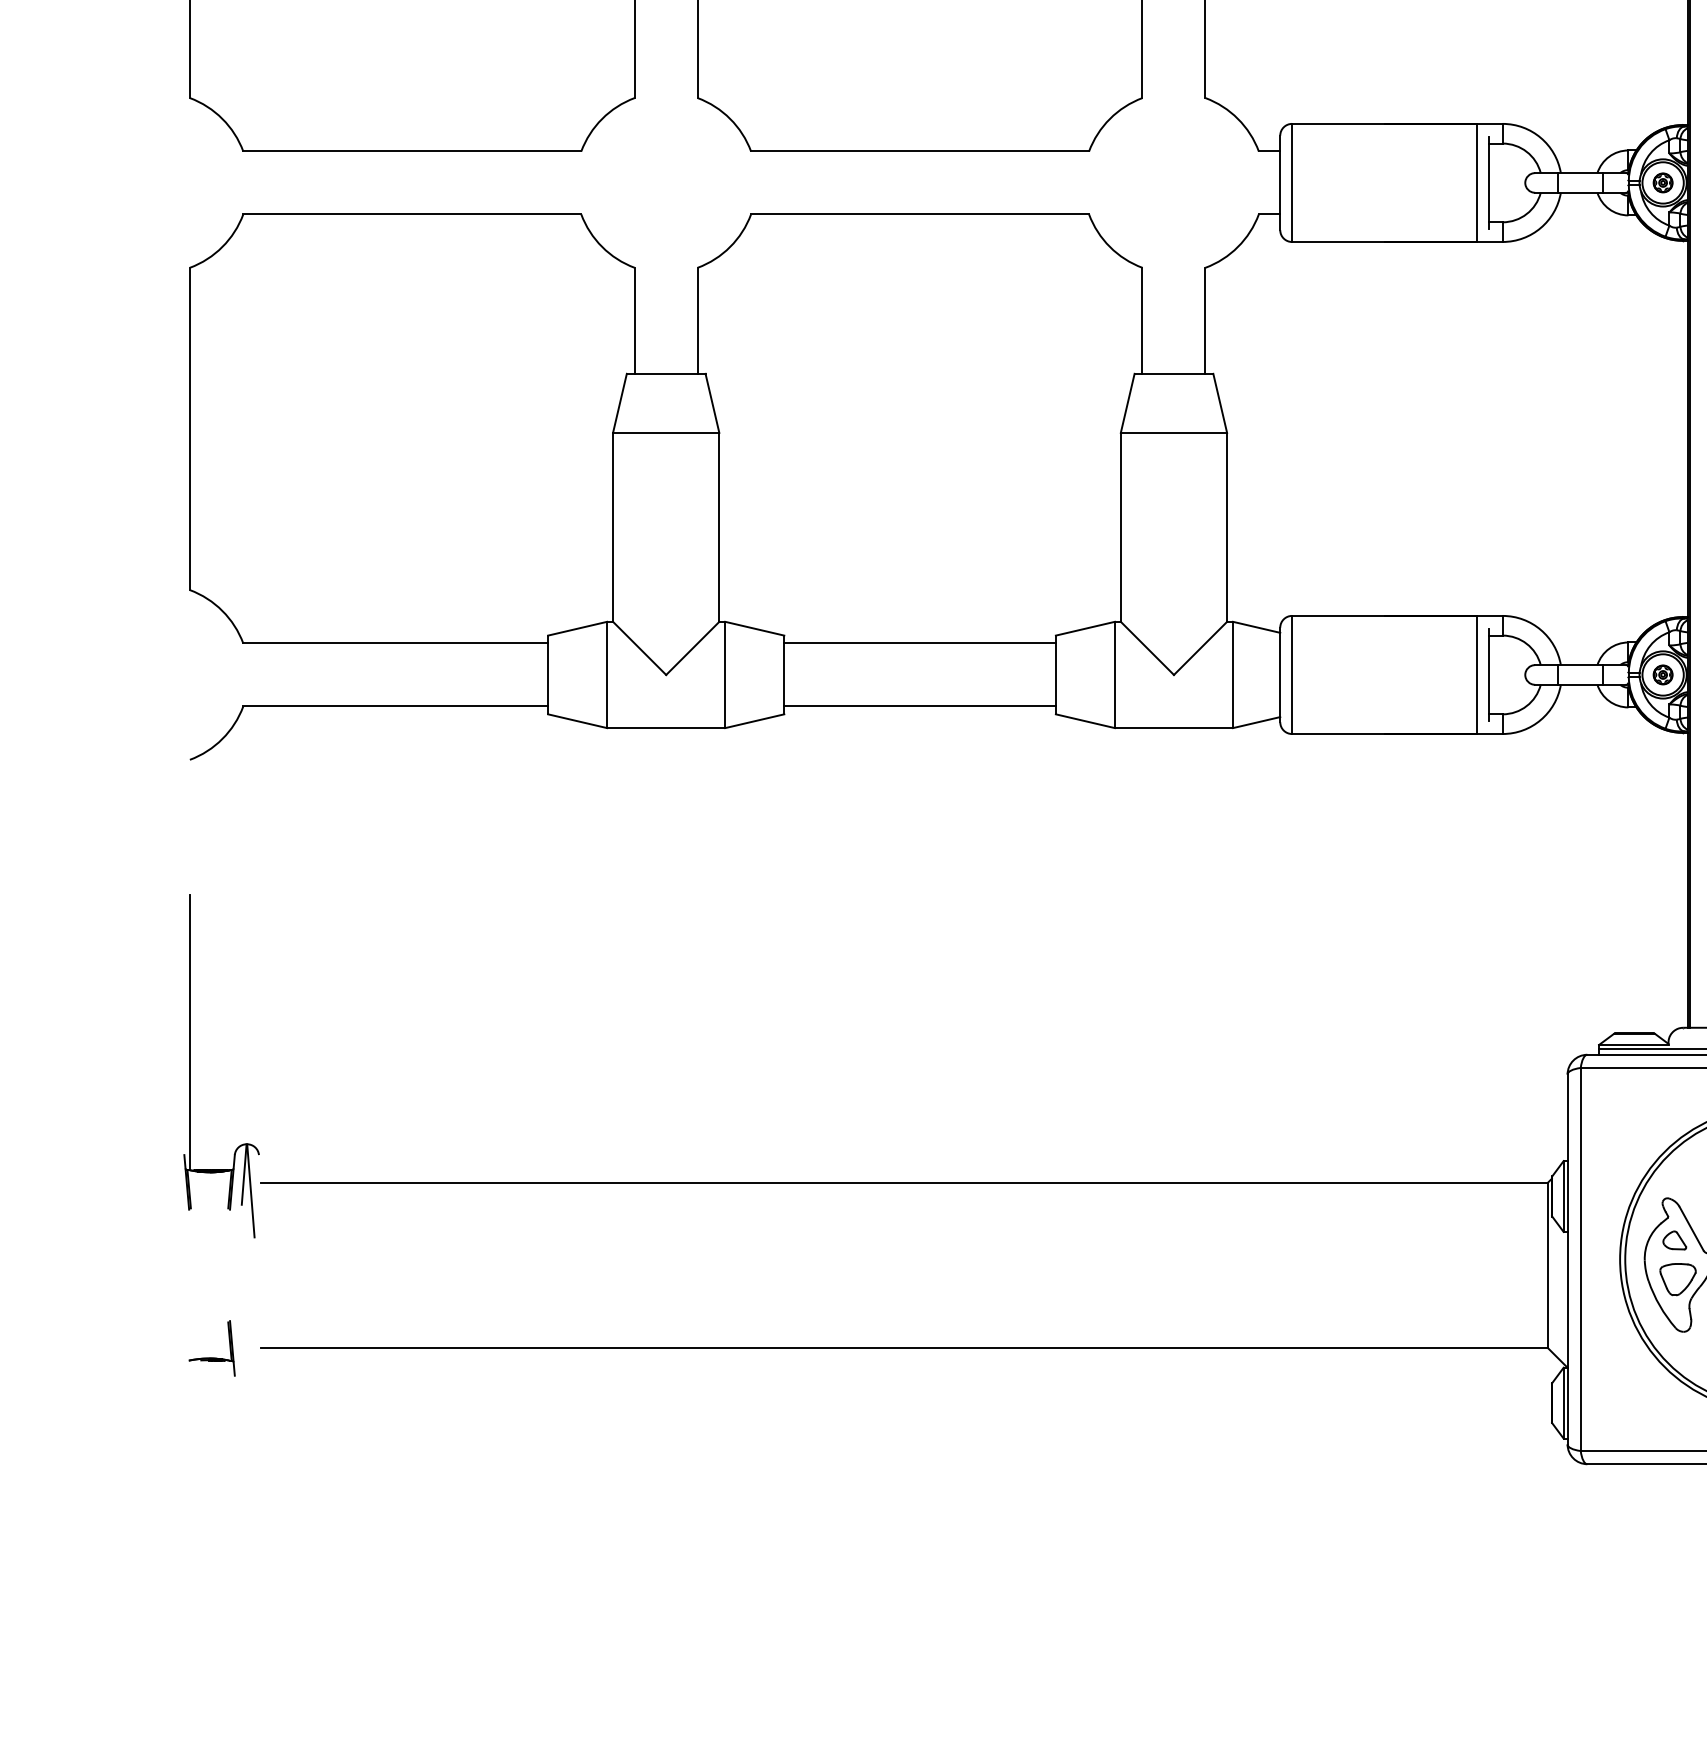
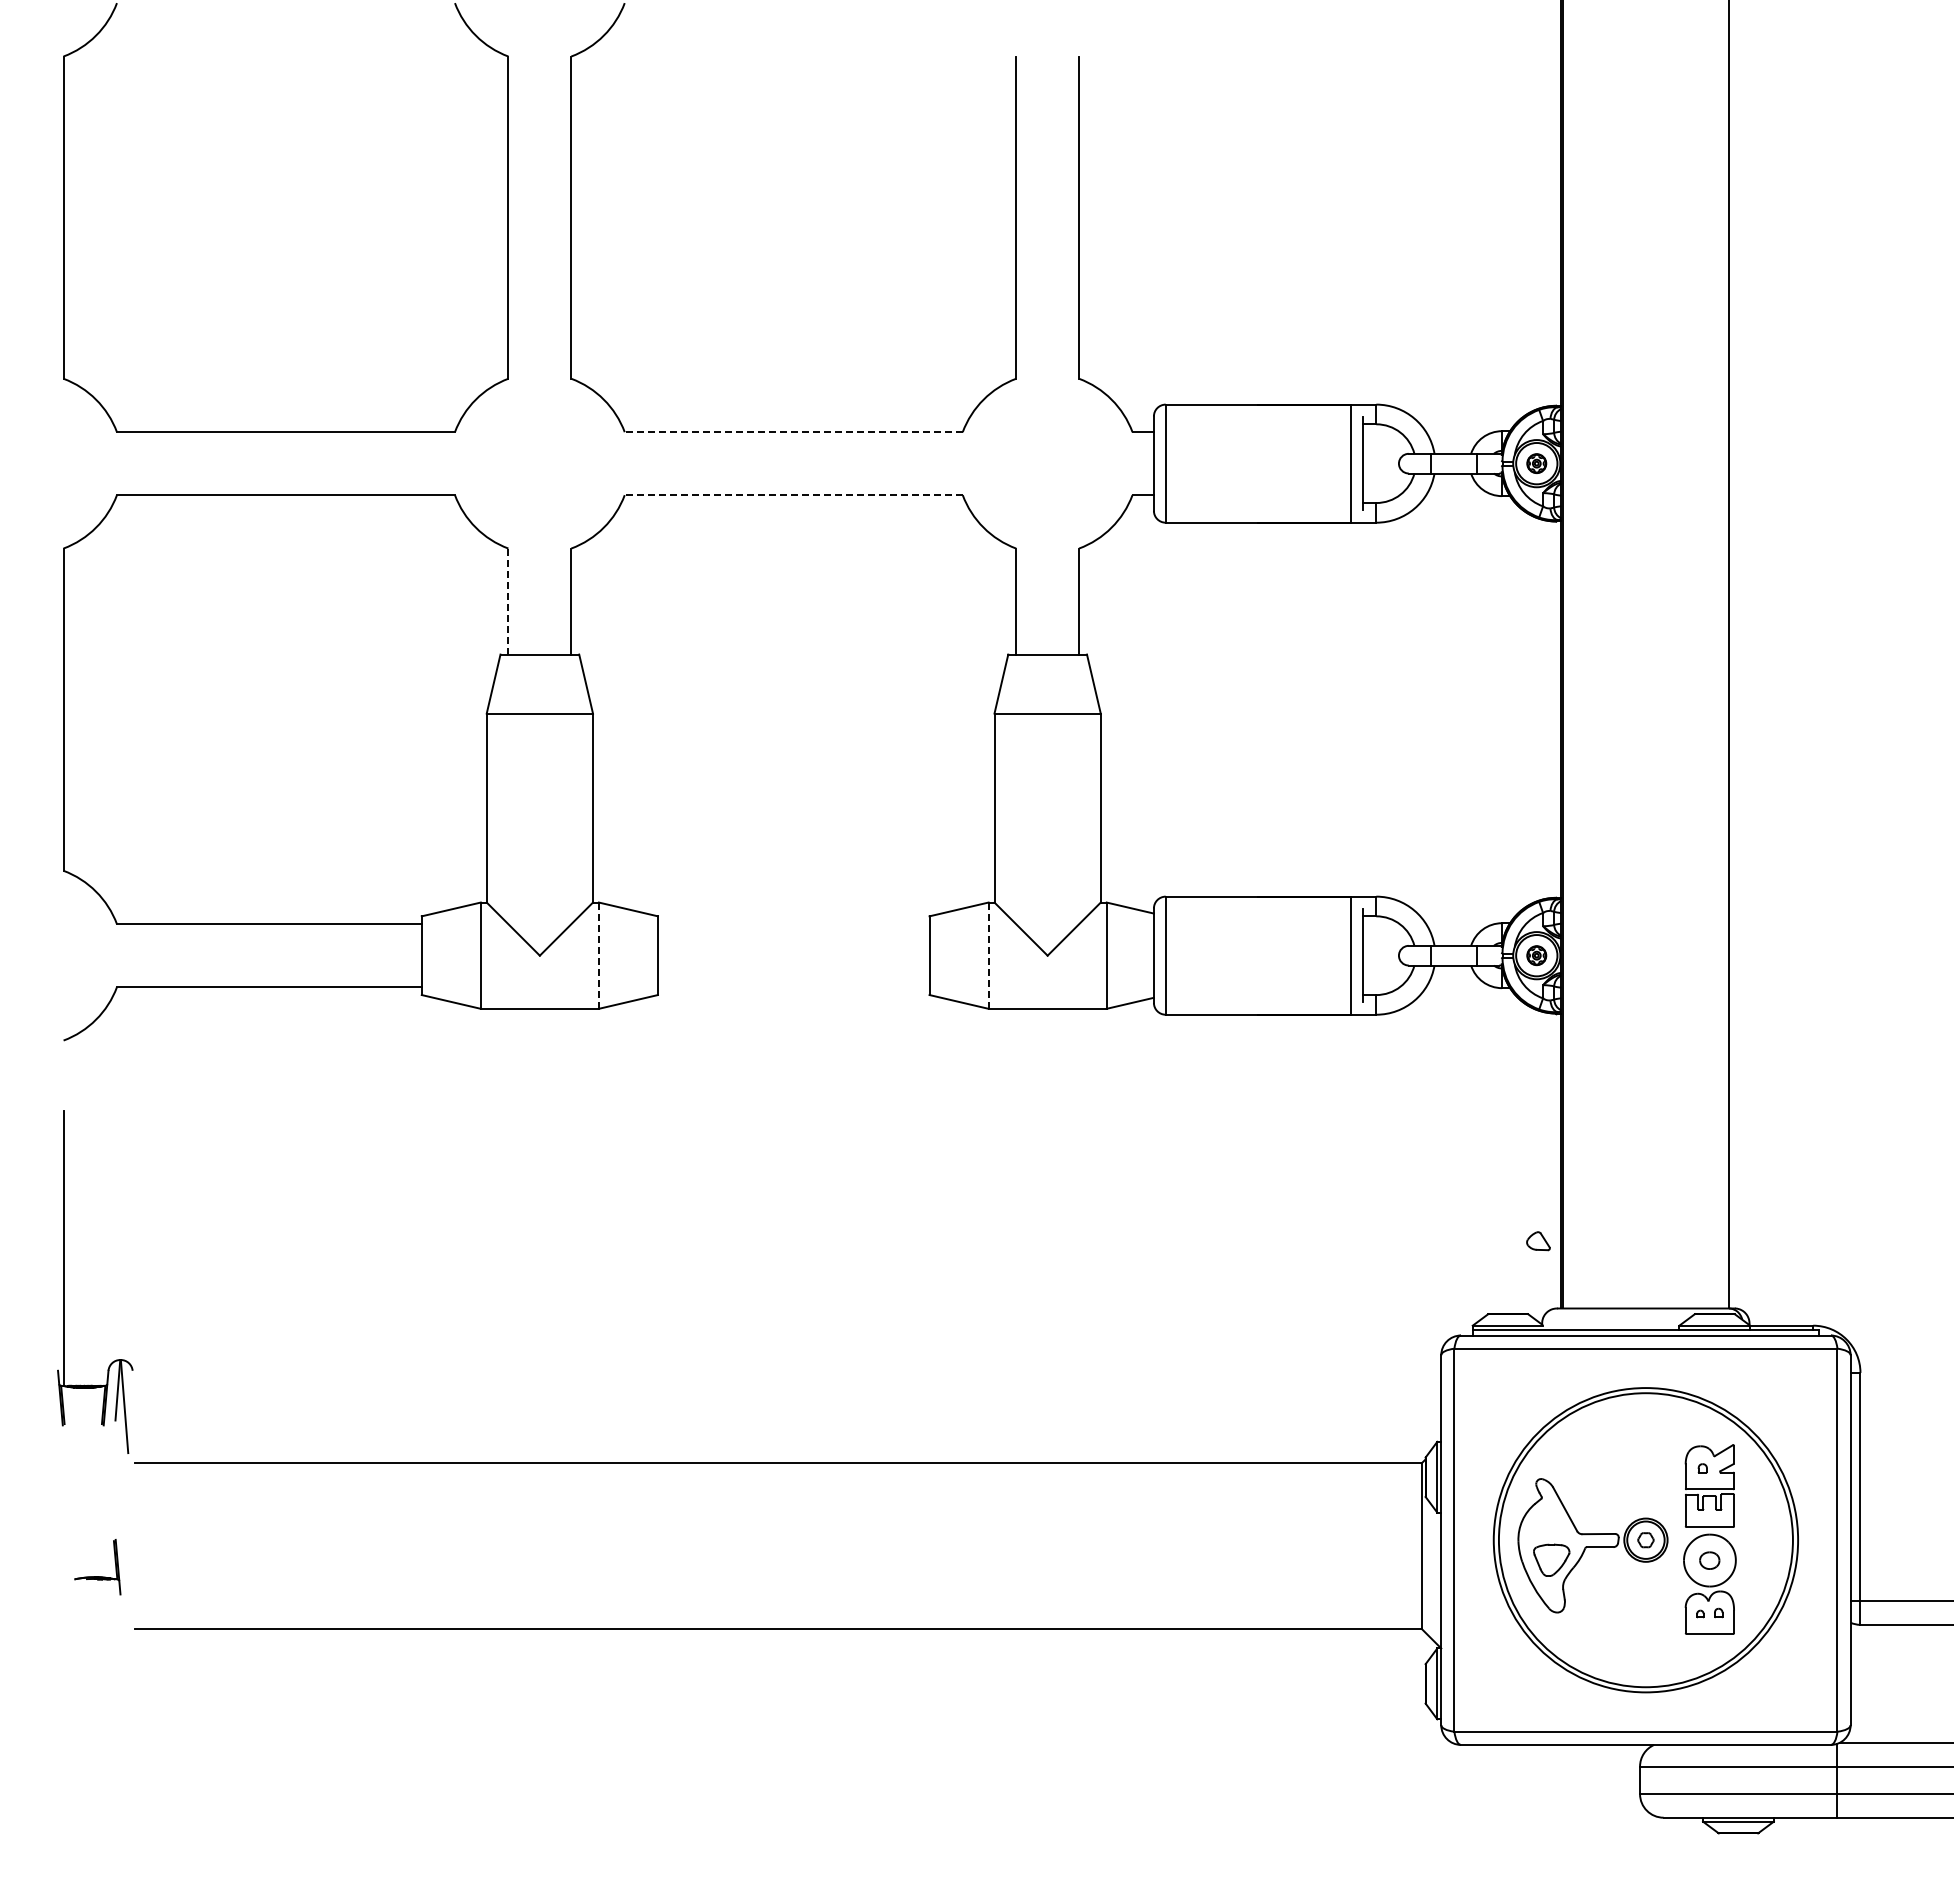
line: (919, 151) -> (793, 432), solid -> dashed
line: (919, 214) -> (793, 495), solid -> dashed
line: (634, 320) -> (508, 601), solid -> dashed
line: (919, 643) -> (793, 924), removed
line: (724, 674) -> (598, 955), solid -> dashed
line: (1114, 674) -> (988, 955), solid -> dashed
line: (919, 706) -> (793, 987), removed
part: (190, 1065) -> (64, 1281), moved
part: (1674, 1240) -> (1538, 1241), moved
part: (211, 1357) -> (97, 1576), moved

